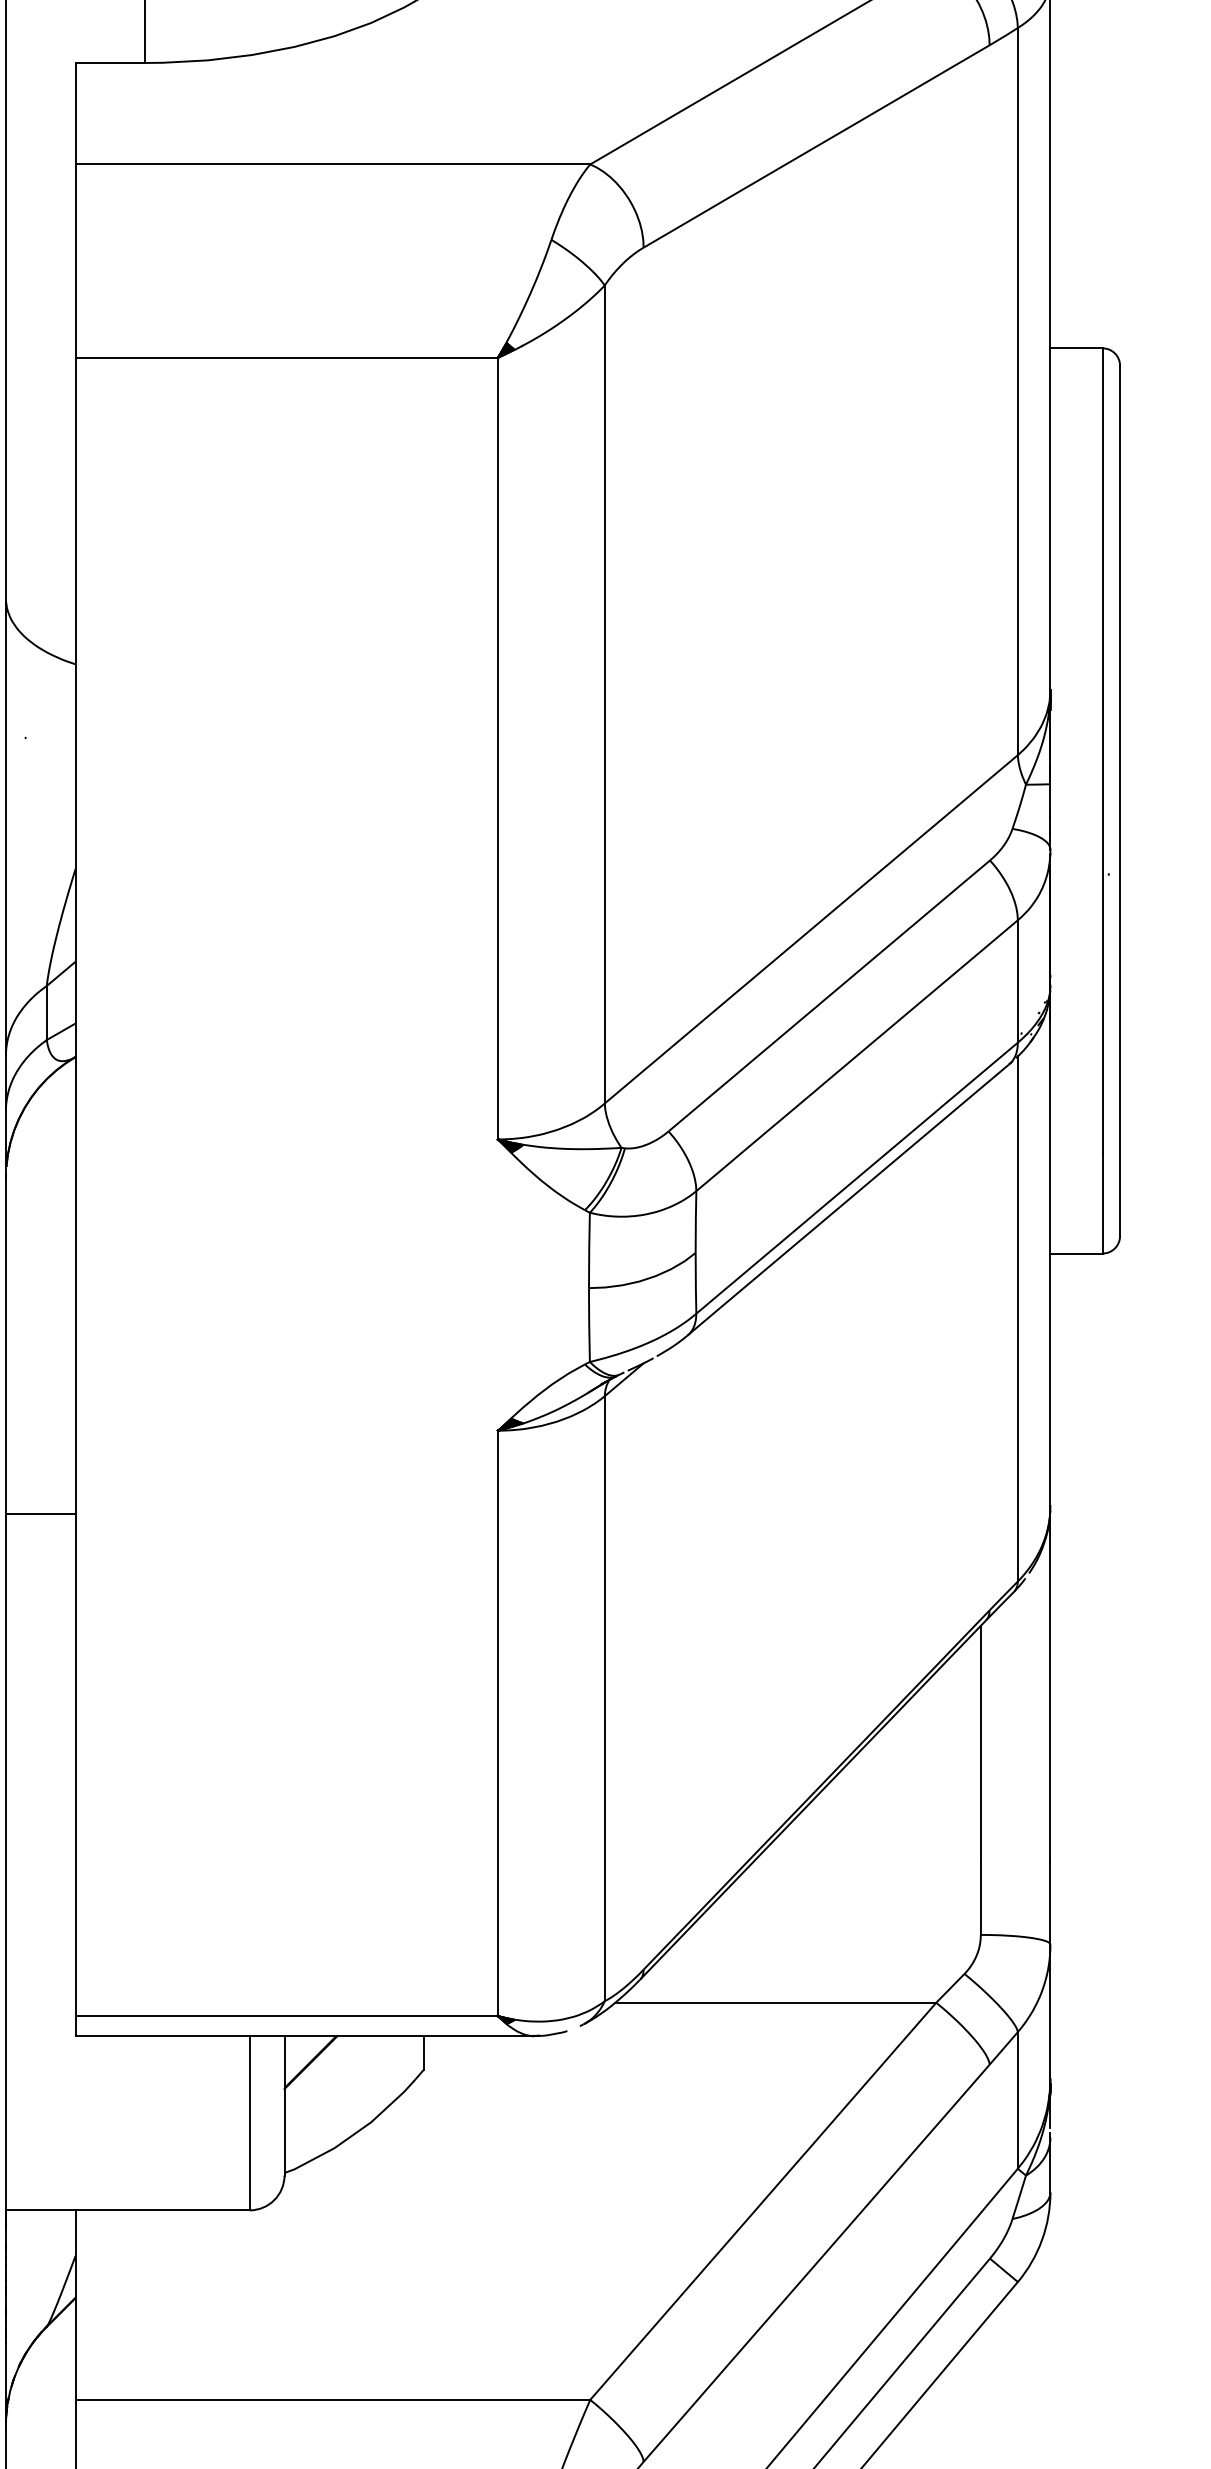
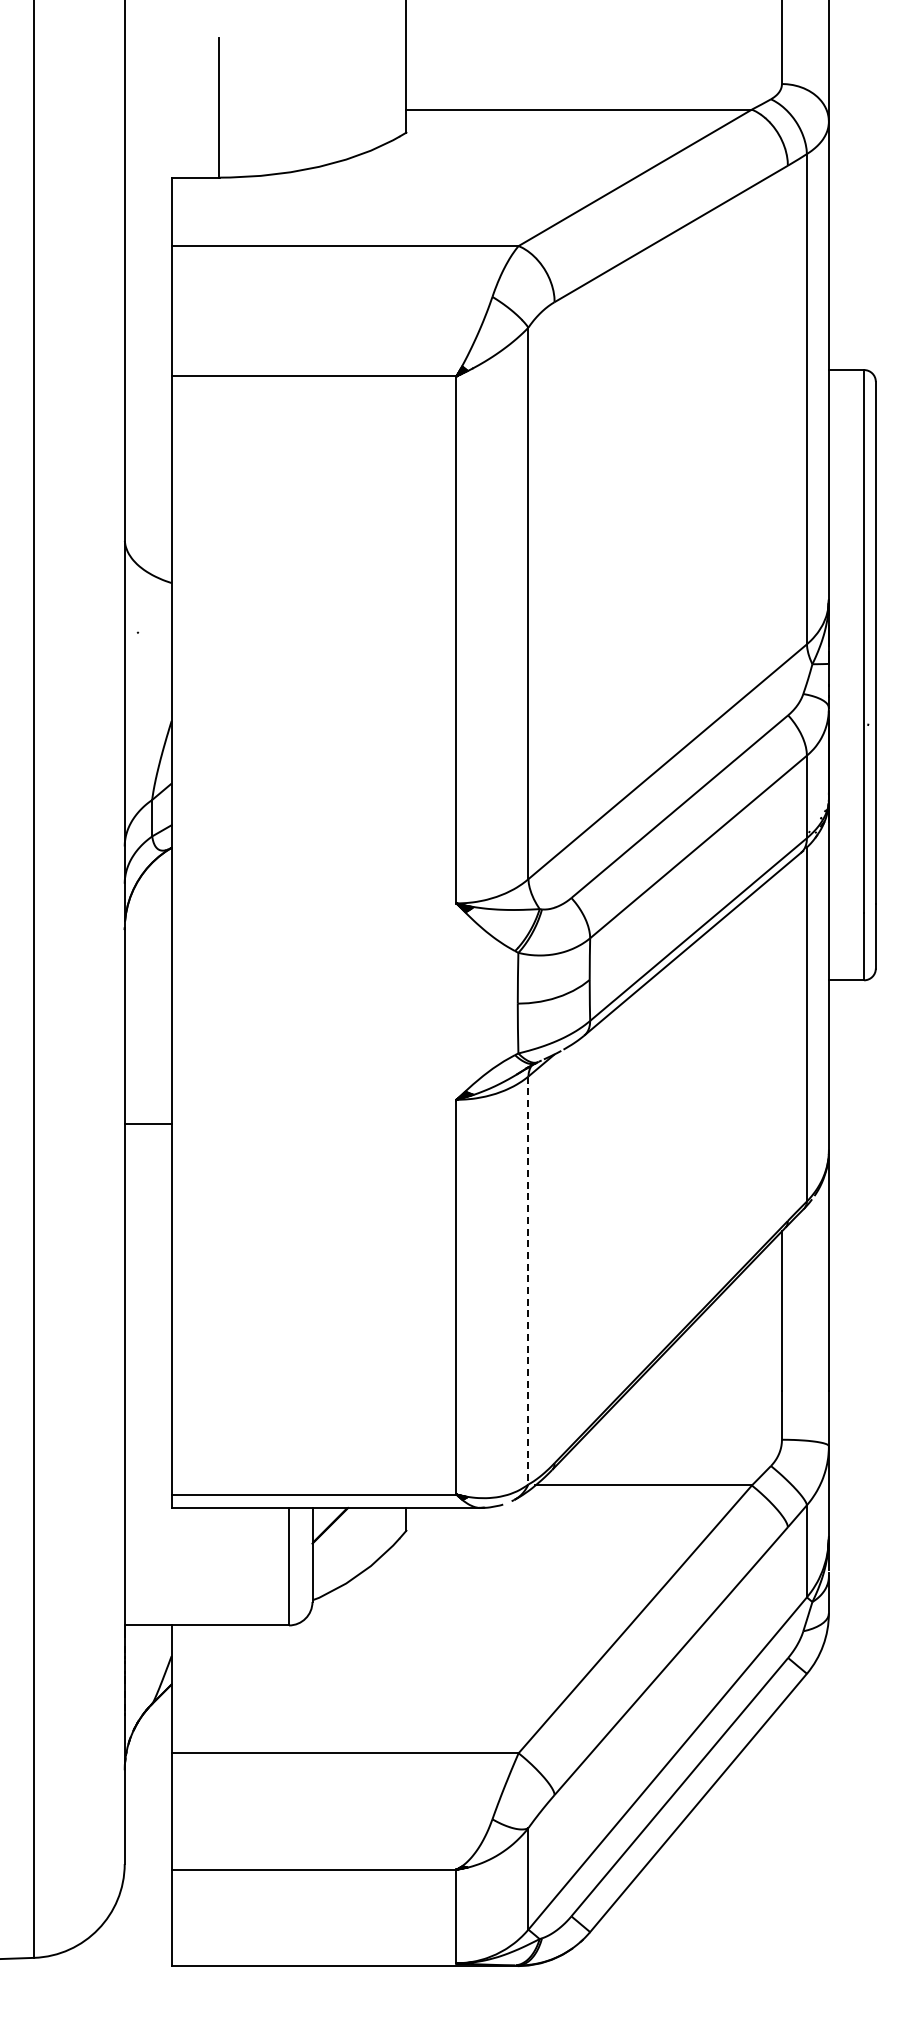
line: (39, 1514) -> (147, 1124), moved
line: (604, 1698) -> (528, 1280), solid -> dashed

